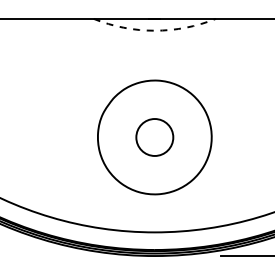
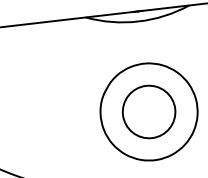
arc: (154, 30) -> (138, 21), dashed -> solid
circle: (154, 137) -> (148, 112), size x1.67

